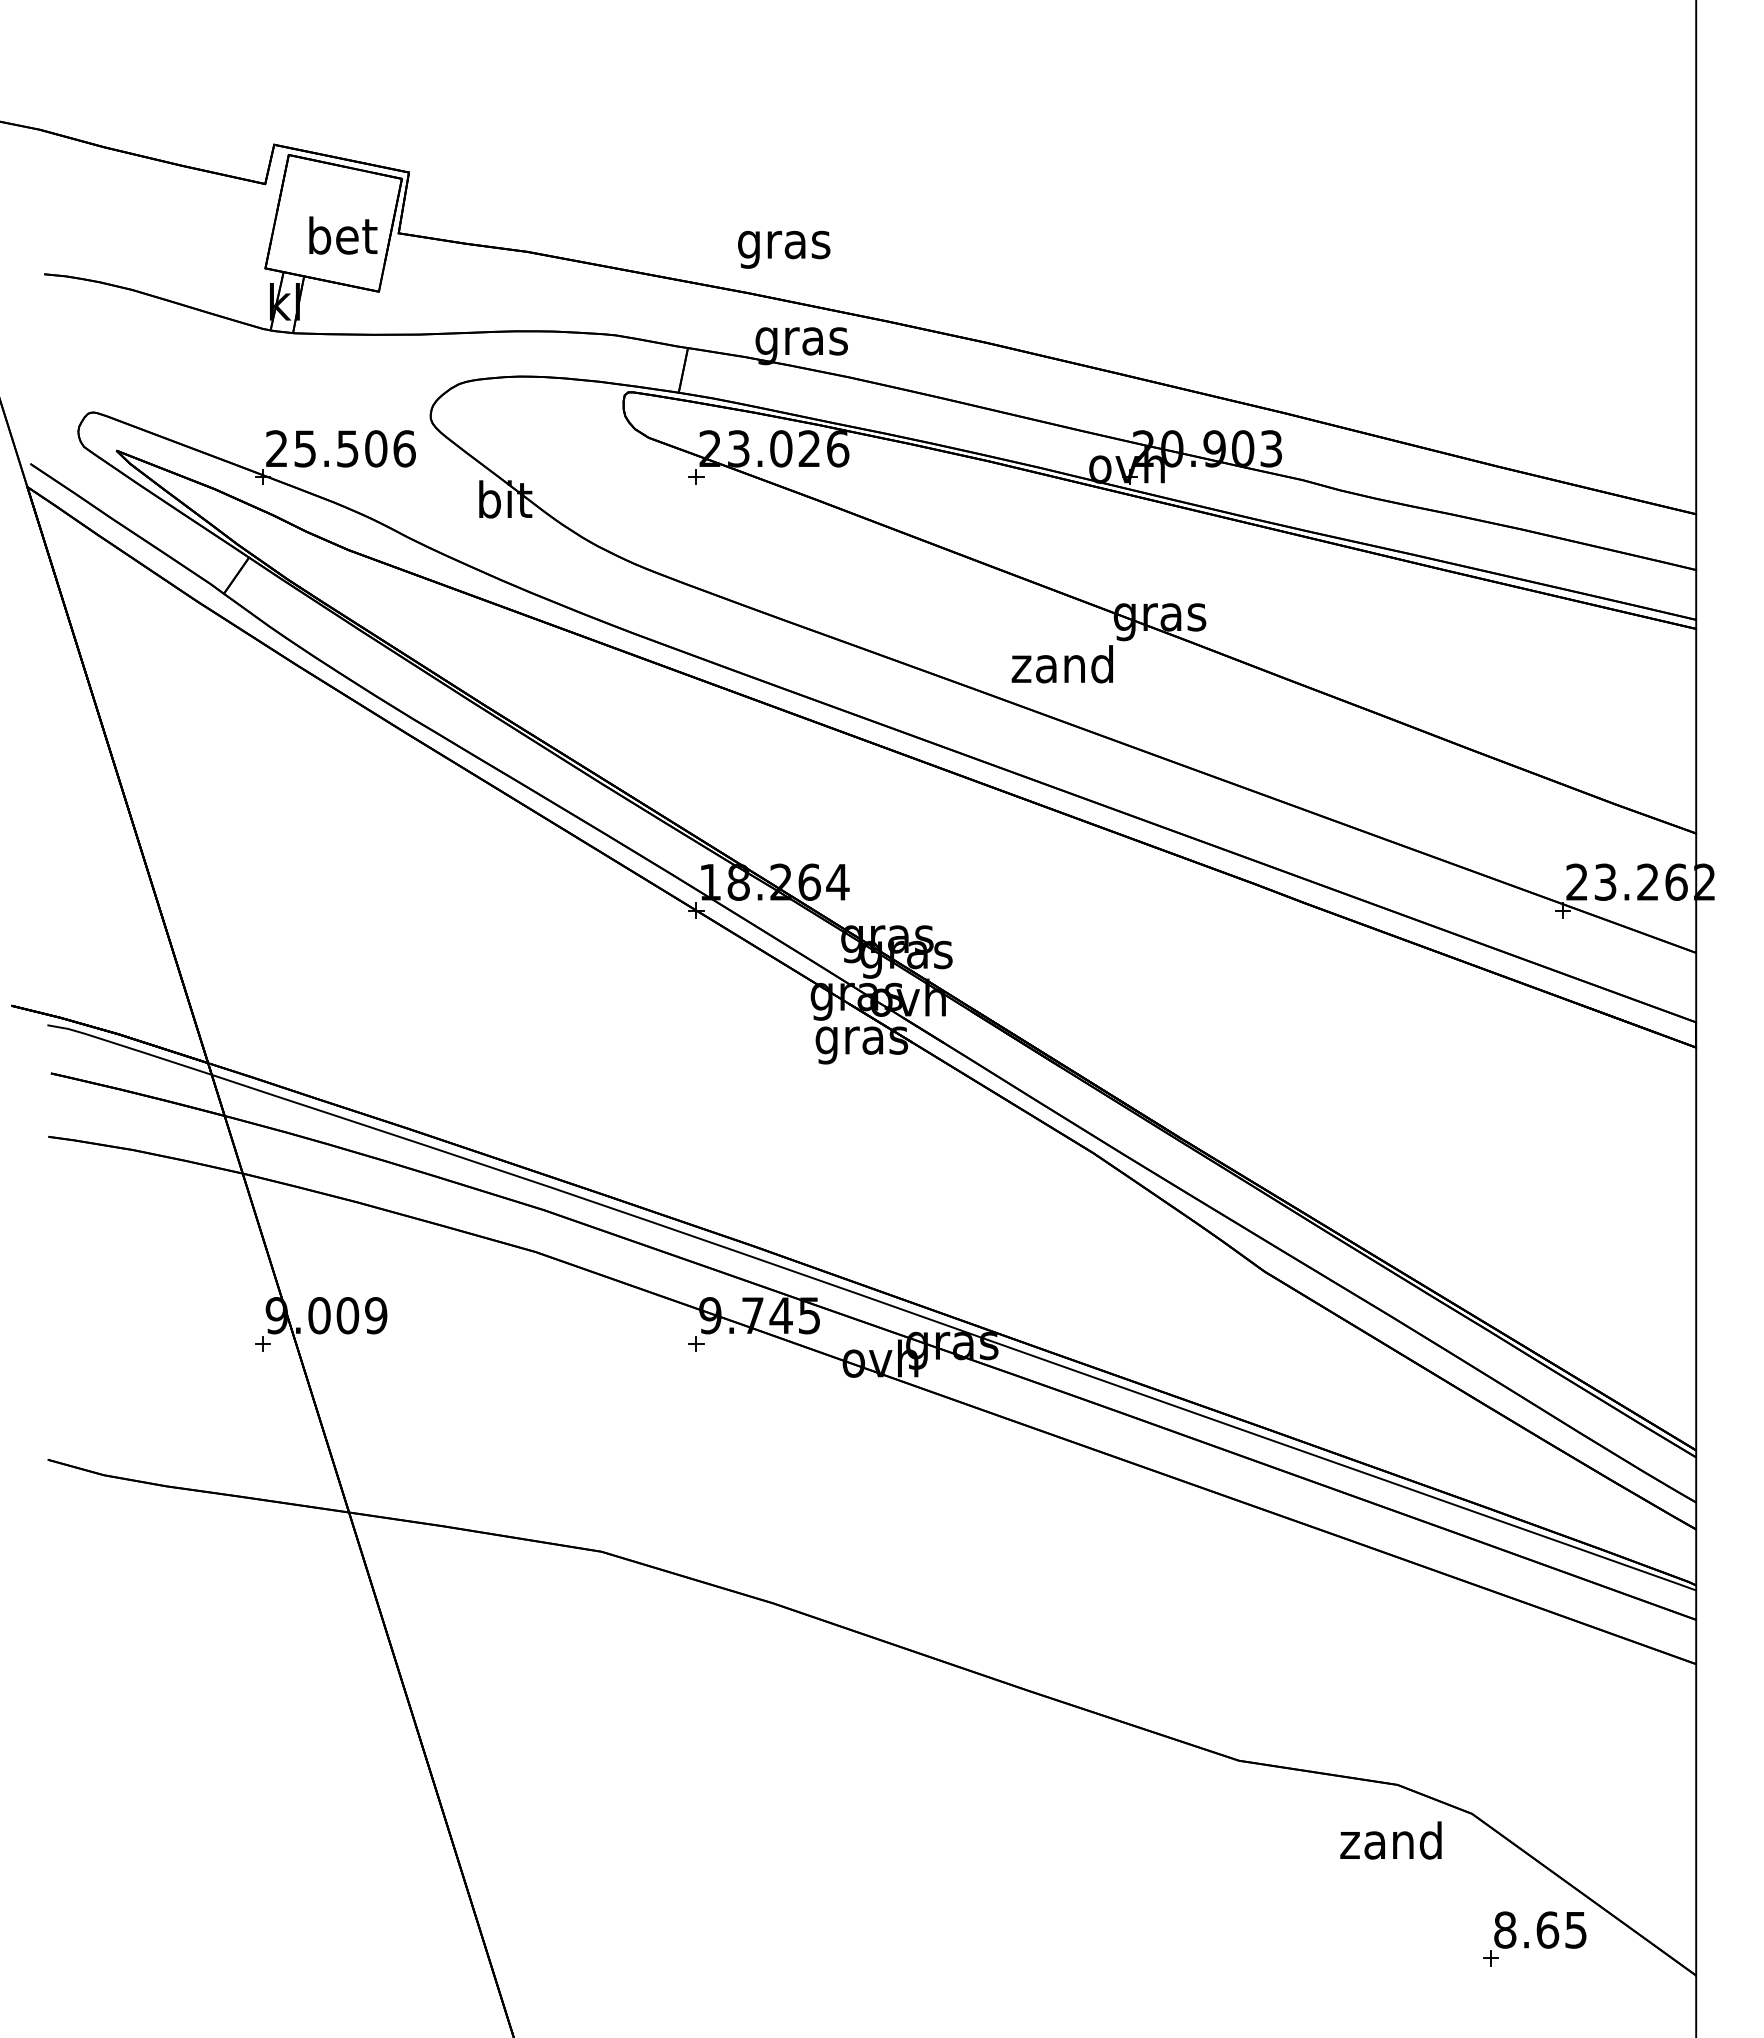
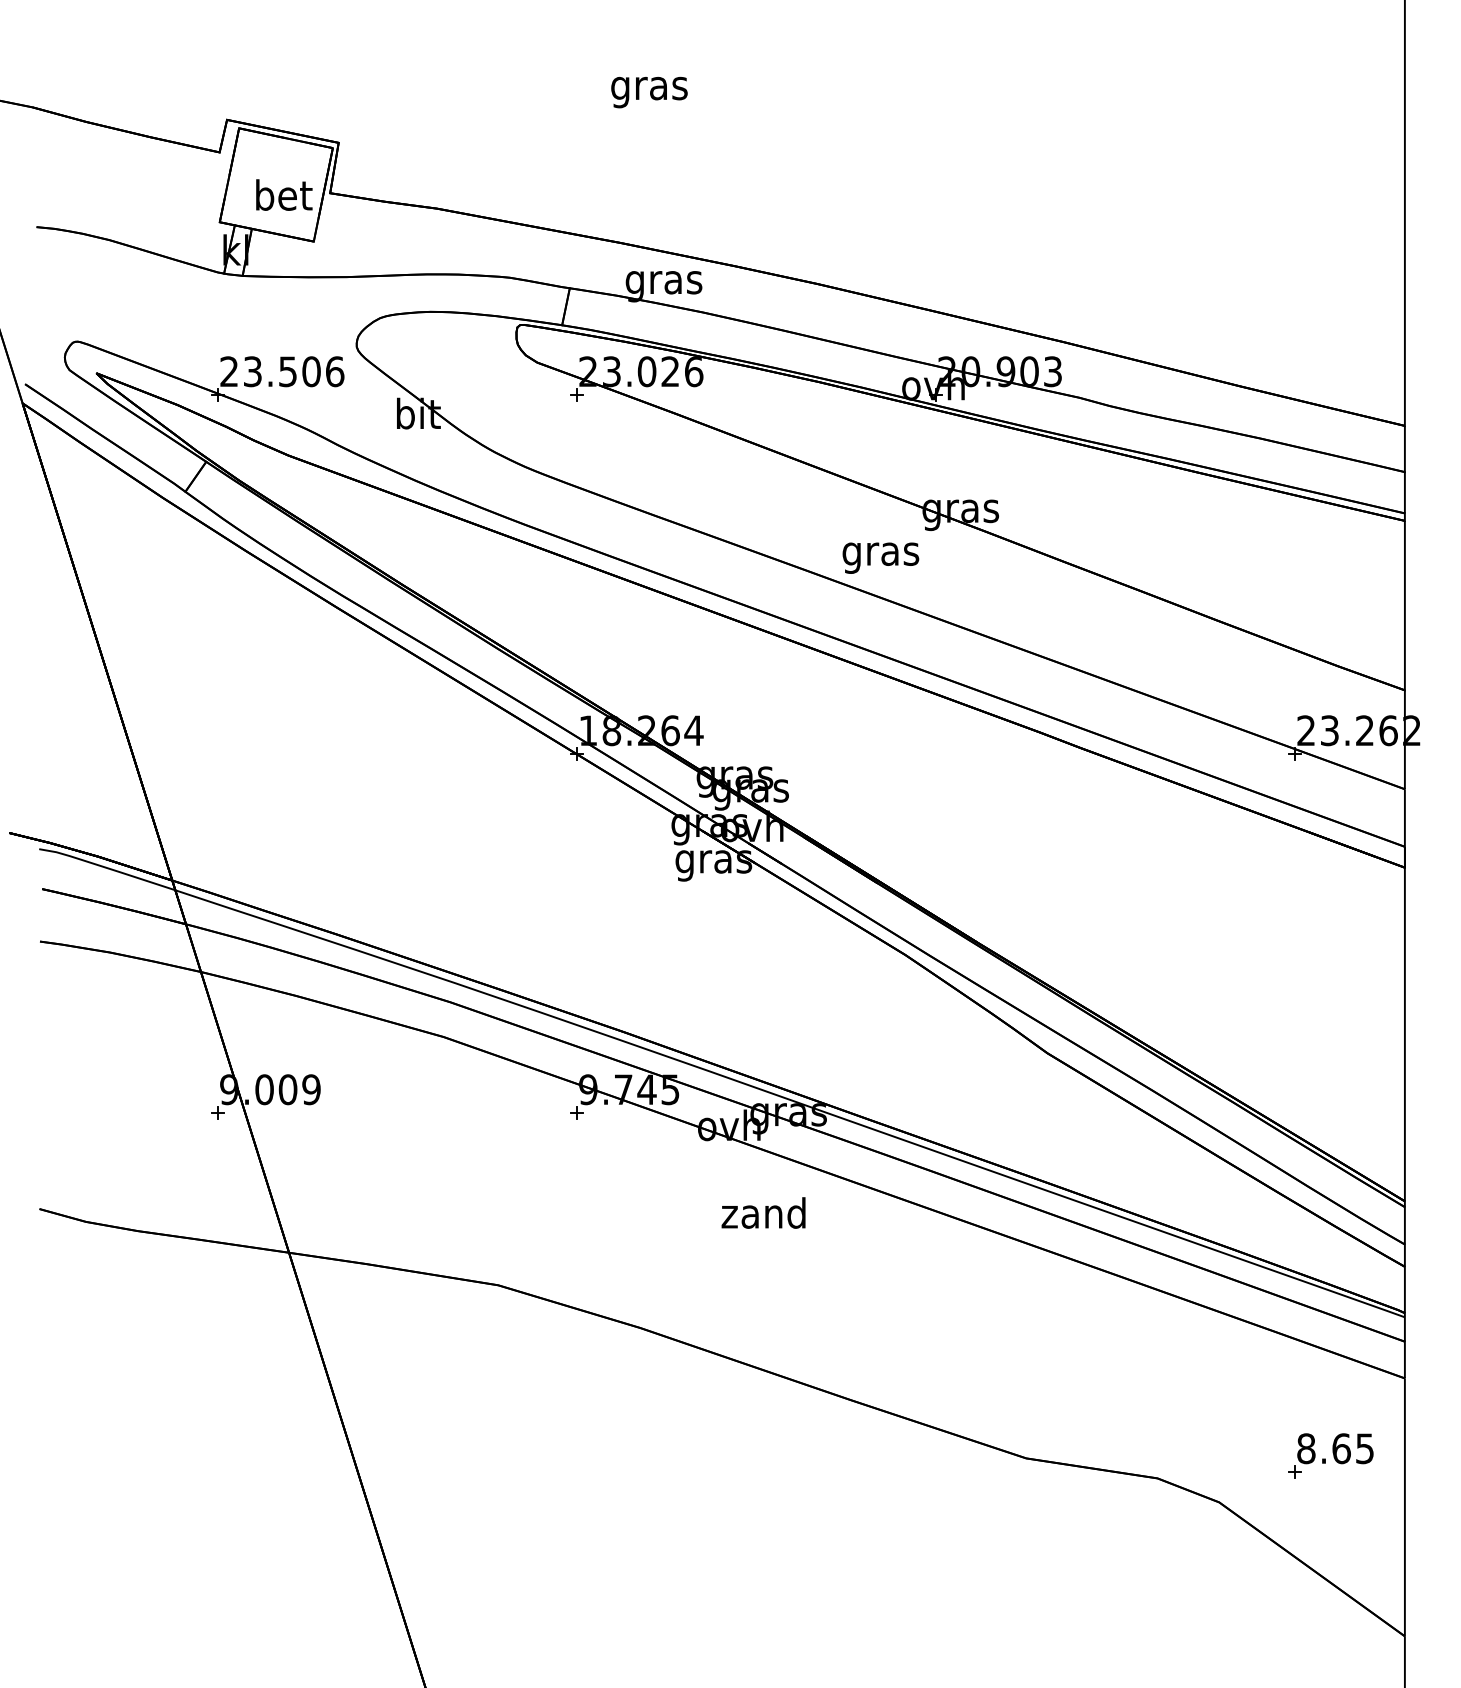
text: (784, 249) -> (649, 92), moved
text: (305, 448) -> (252, 371), 25.506 -> 23.506
text: (1061, 668) -> (879, 553), zand -> gras
text: (1390, 1840) -> (763, 1213), moved
part: (1534, 1938) -> (1330, 1455), moved

